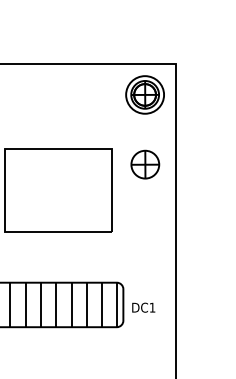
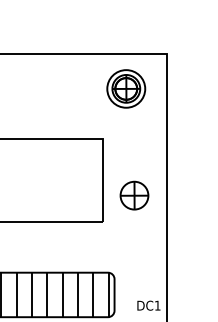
part: (144, 94) -> (125, 88), moved
part: (145, 164) -> (134, 195), moved
text: (143, 307) -> (148, 305), moved

